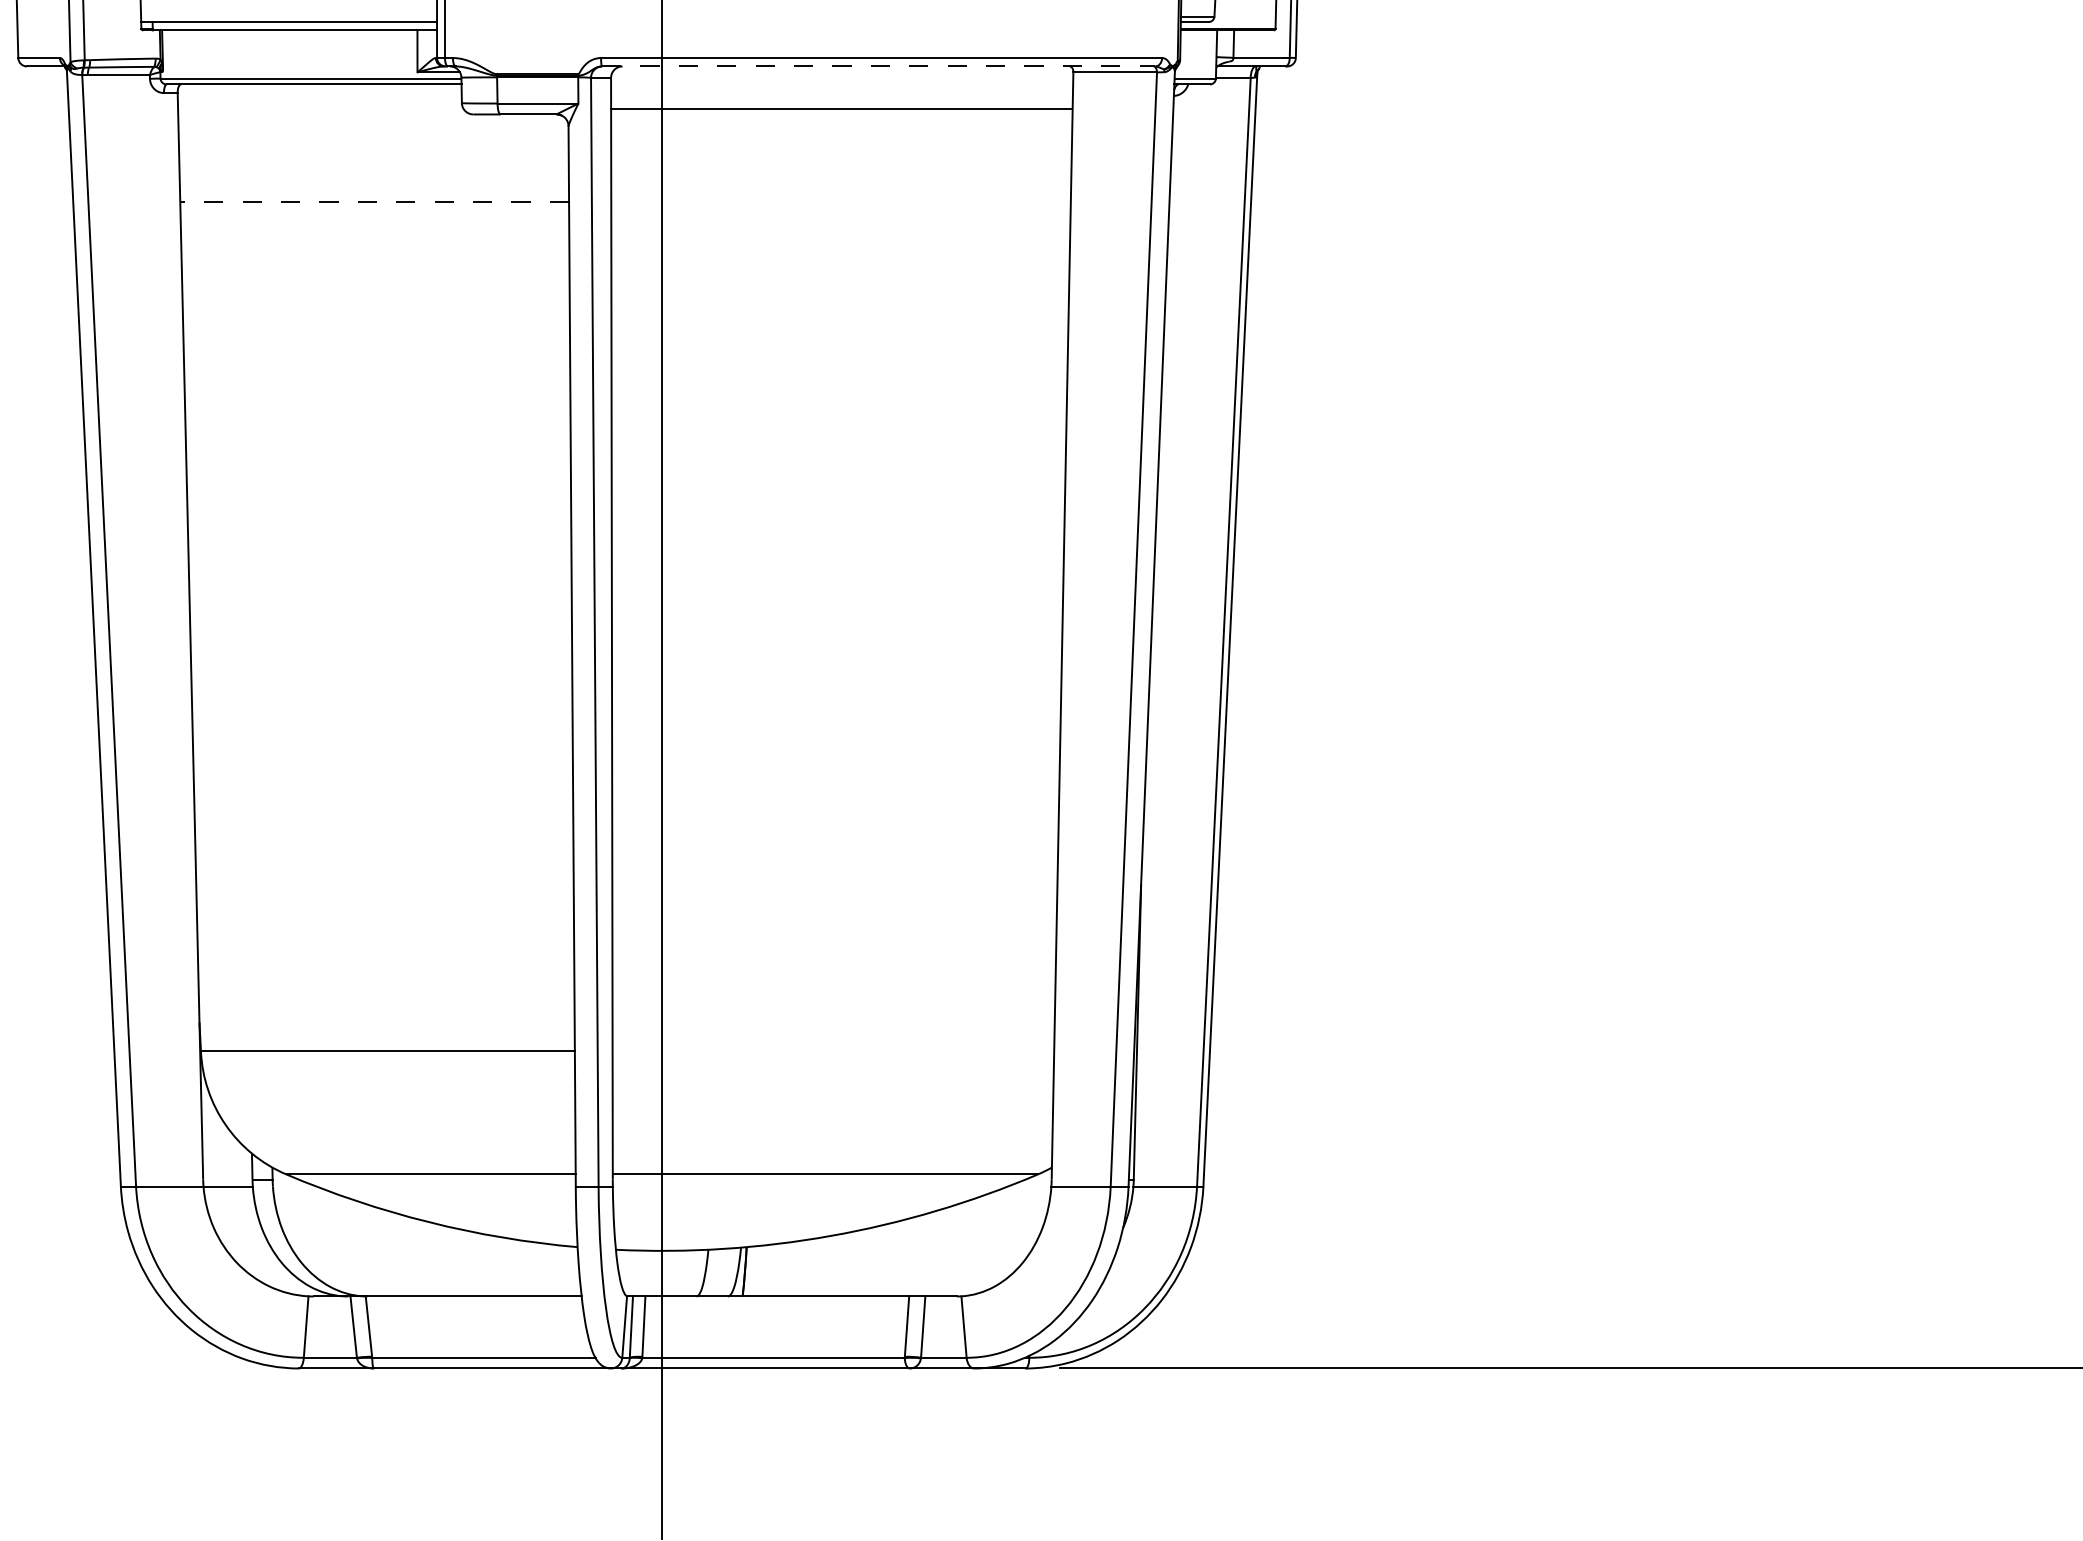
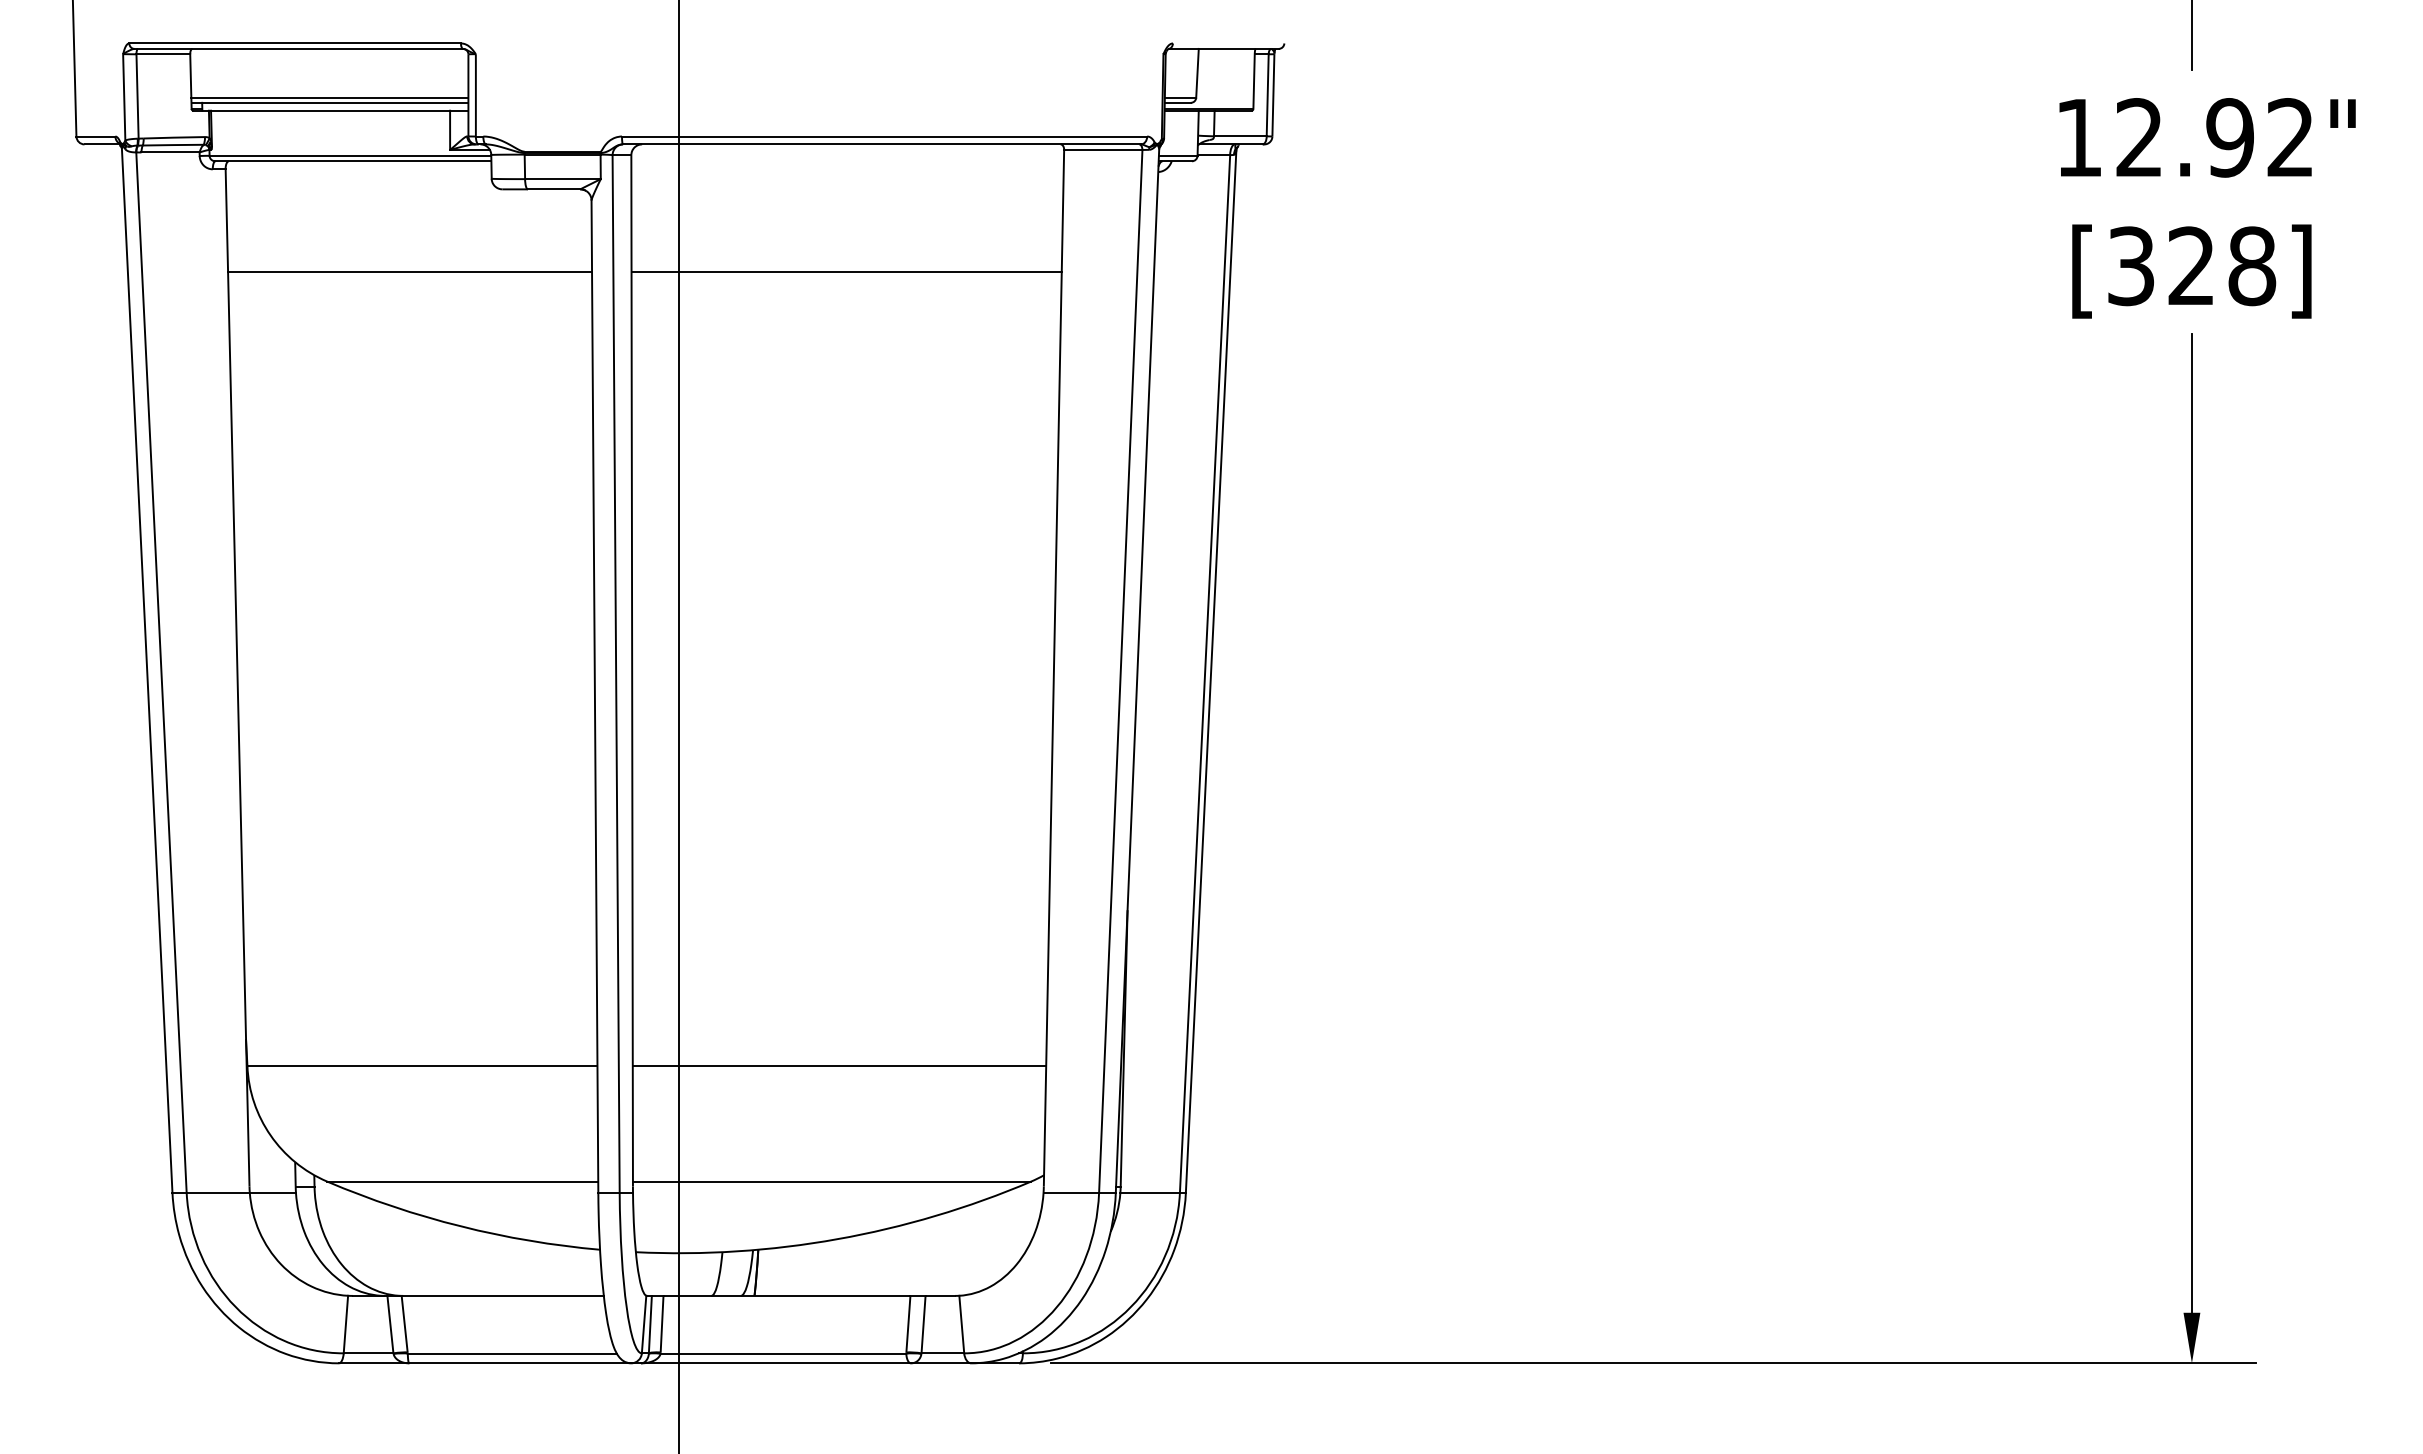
line: (288, 16) -> (329, 97), added
line: (879, 66) -> (882, 144), dashed -> solid
line: (840, 109) -> (846, 271), moved
line: (375, 202) -> (410, 271), dashed -> solid
line: (833, 1051) -> (839, 1066), added

